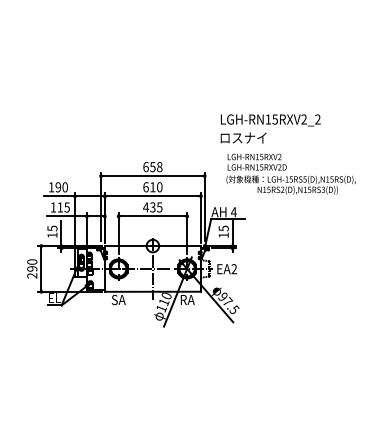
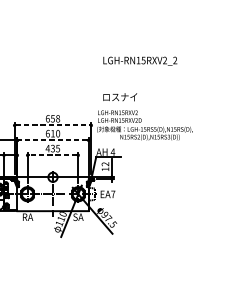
text: (270, 120) -> (140, 61), moved
text: (290, 173) -> (144, 125), moved
line: (152, 176) -> (52, 125), solid -> dashed
line: (152, 196) -> (52, 140), solid -> dashed
line: (152, 216) -> (52, 155), solid -> dashed
text: (223, 228) -> (105, 164), 15 -> 12
text: (234, 269) -> (113, 194), EA2 -> EA7
text: (118, 299) -> (27, 216), SA -> RA
text: (187, 299) -> (78, 216), RA -> SA

